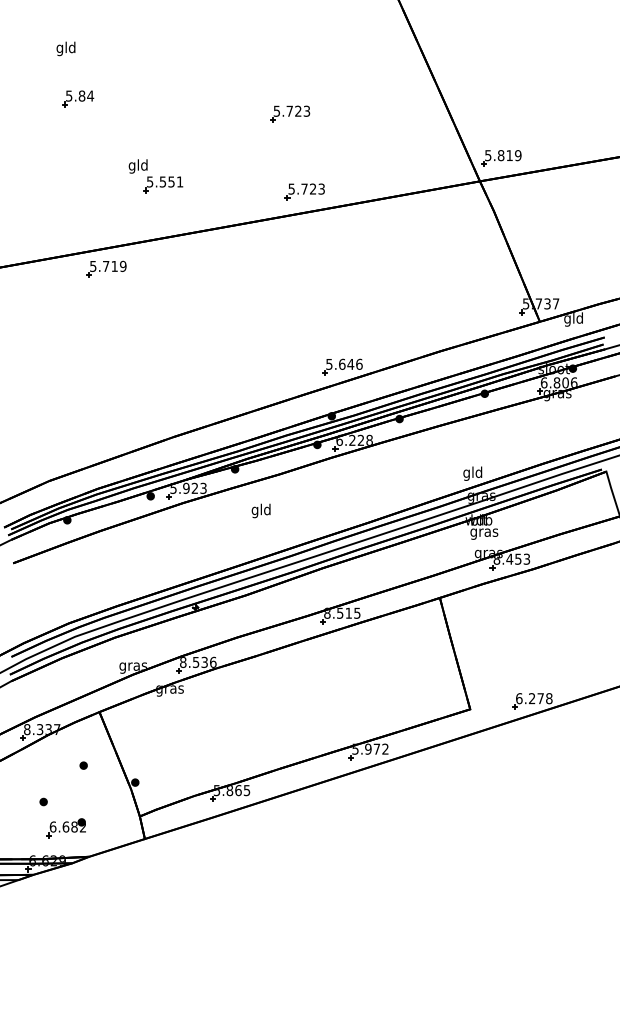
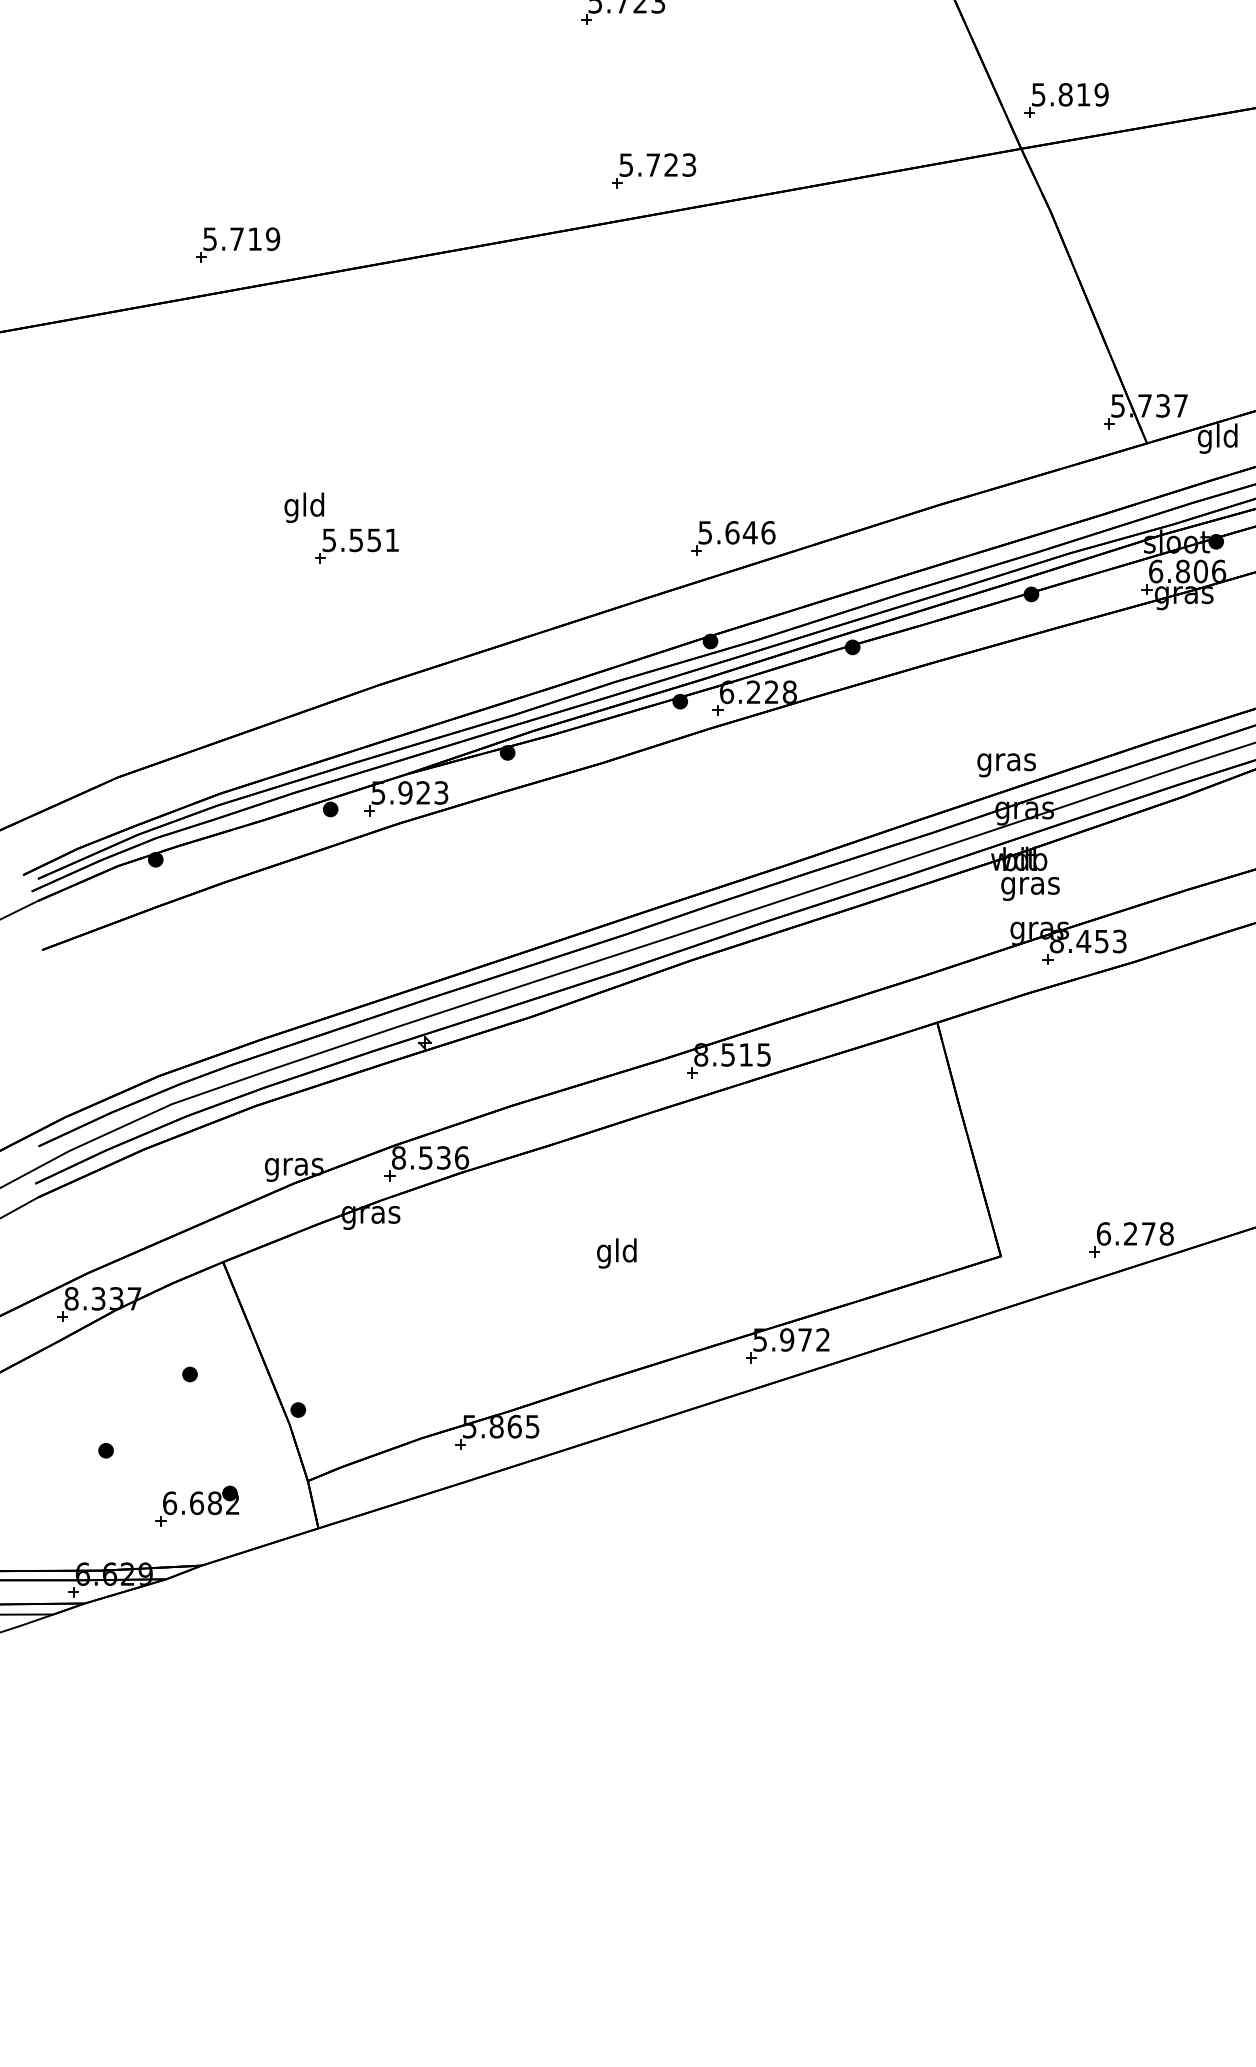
part: (155, 176) -> (340, 528), moved
part: (106, 268) -> (237, 243), moved
text: (472, 473) -> (1005, 761), gld -> gras
text: (260, 510) -> (615, 1252), moved
part: (65, 828) -> (195, 1506), moved

